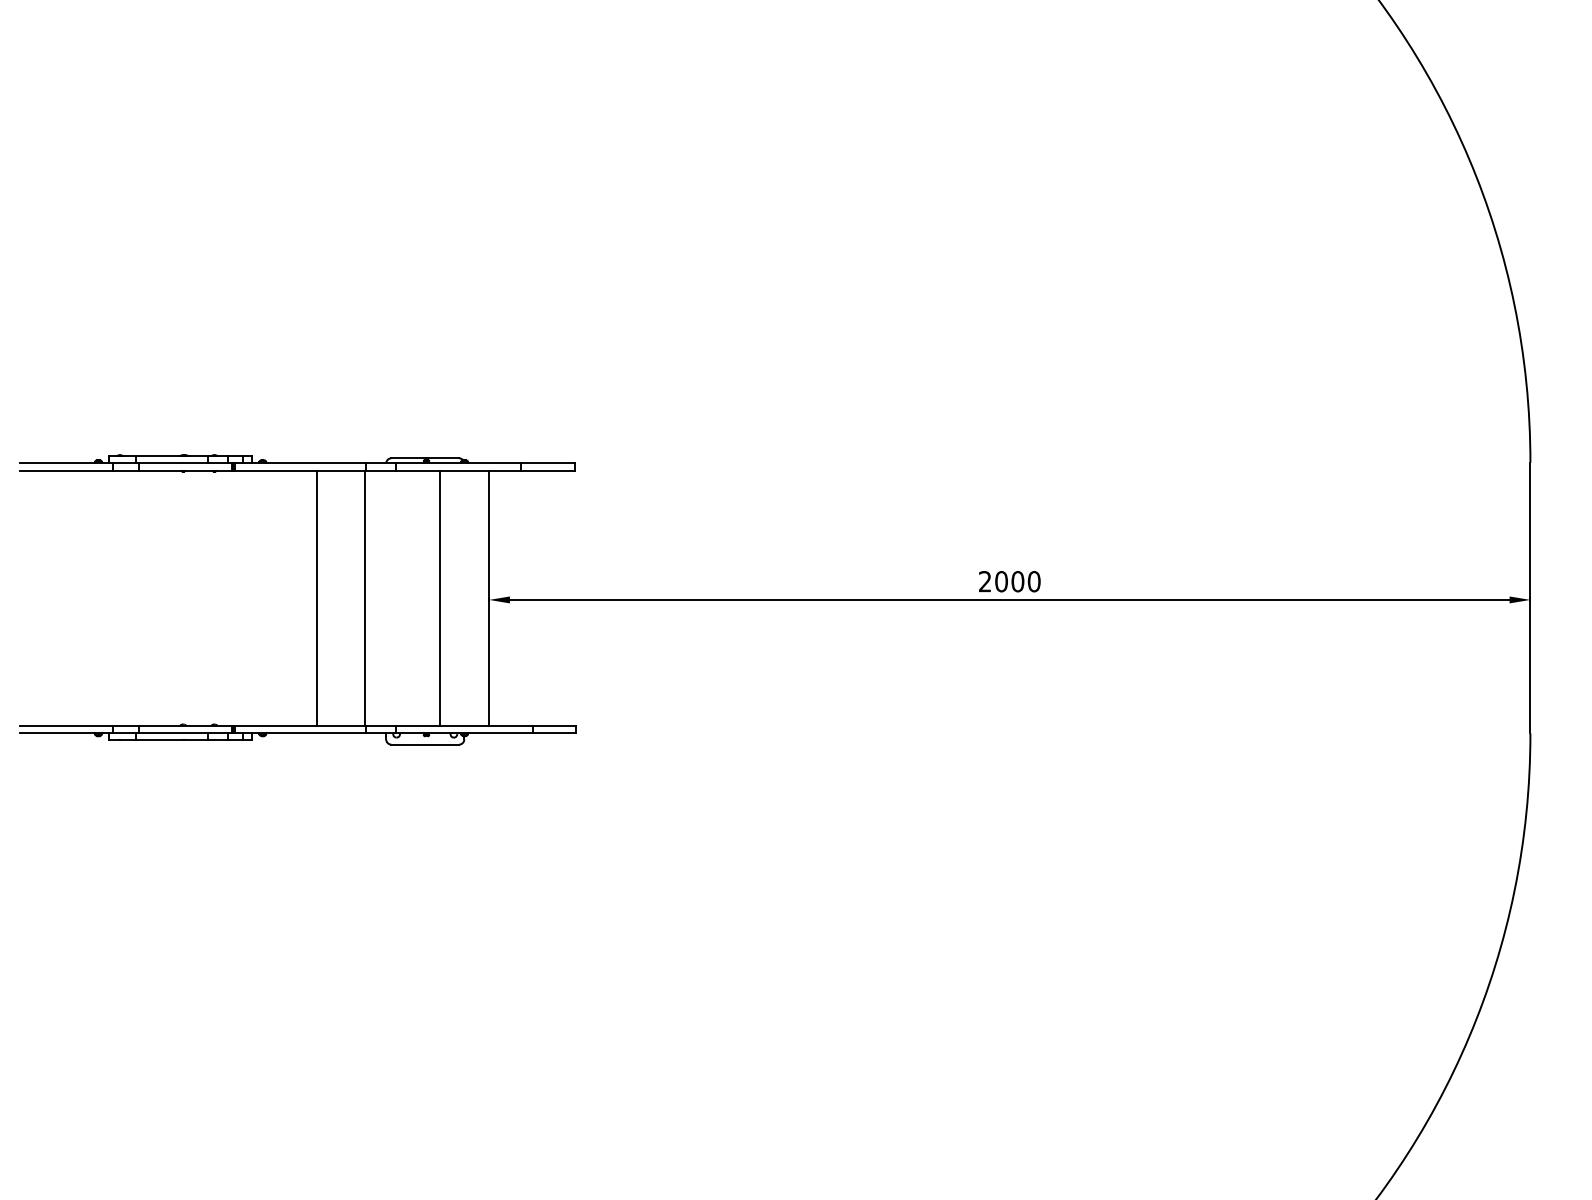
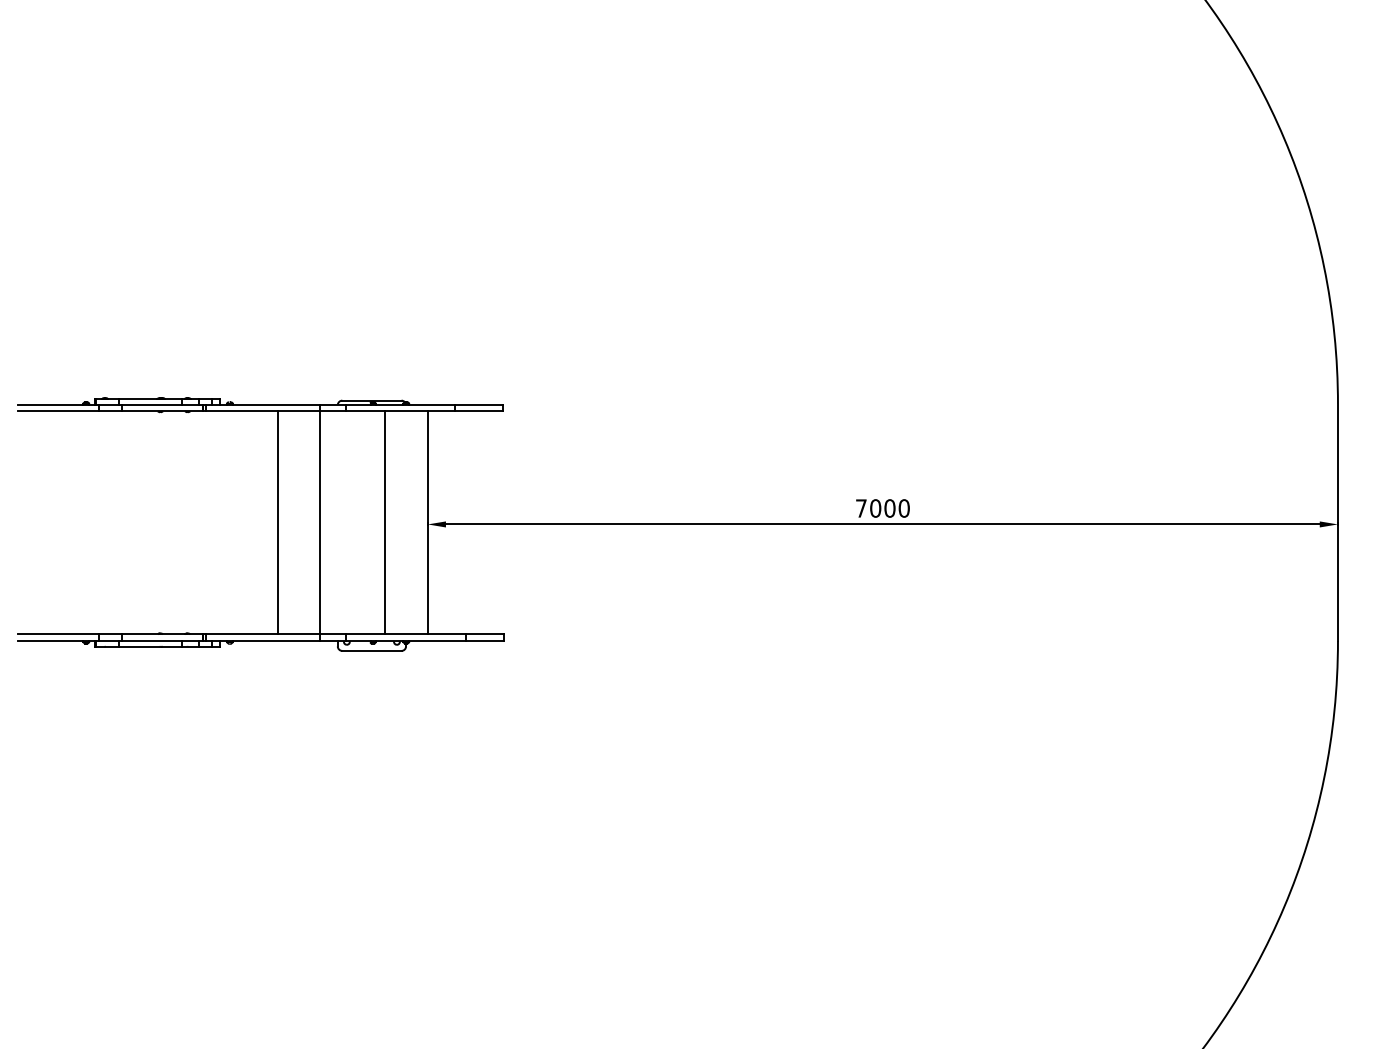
text: (985, 581) -> (861, 508), 2000 -> 7000

